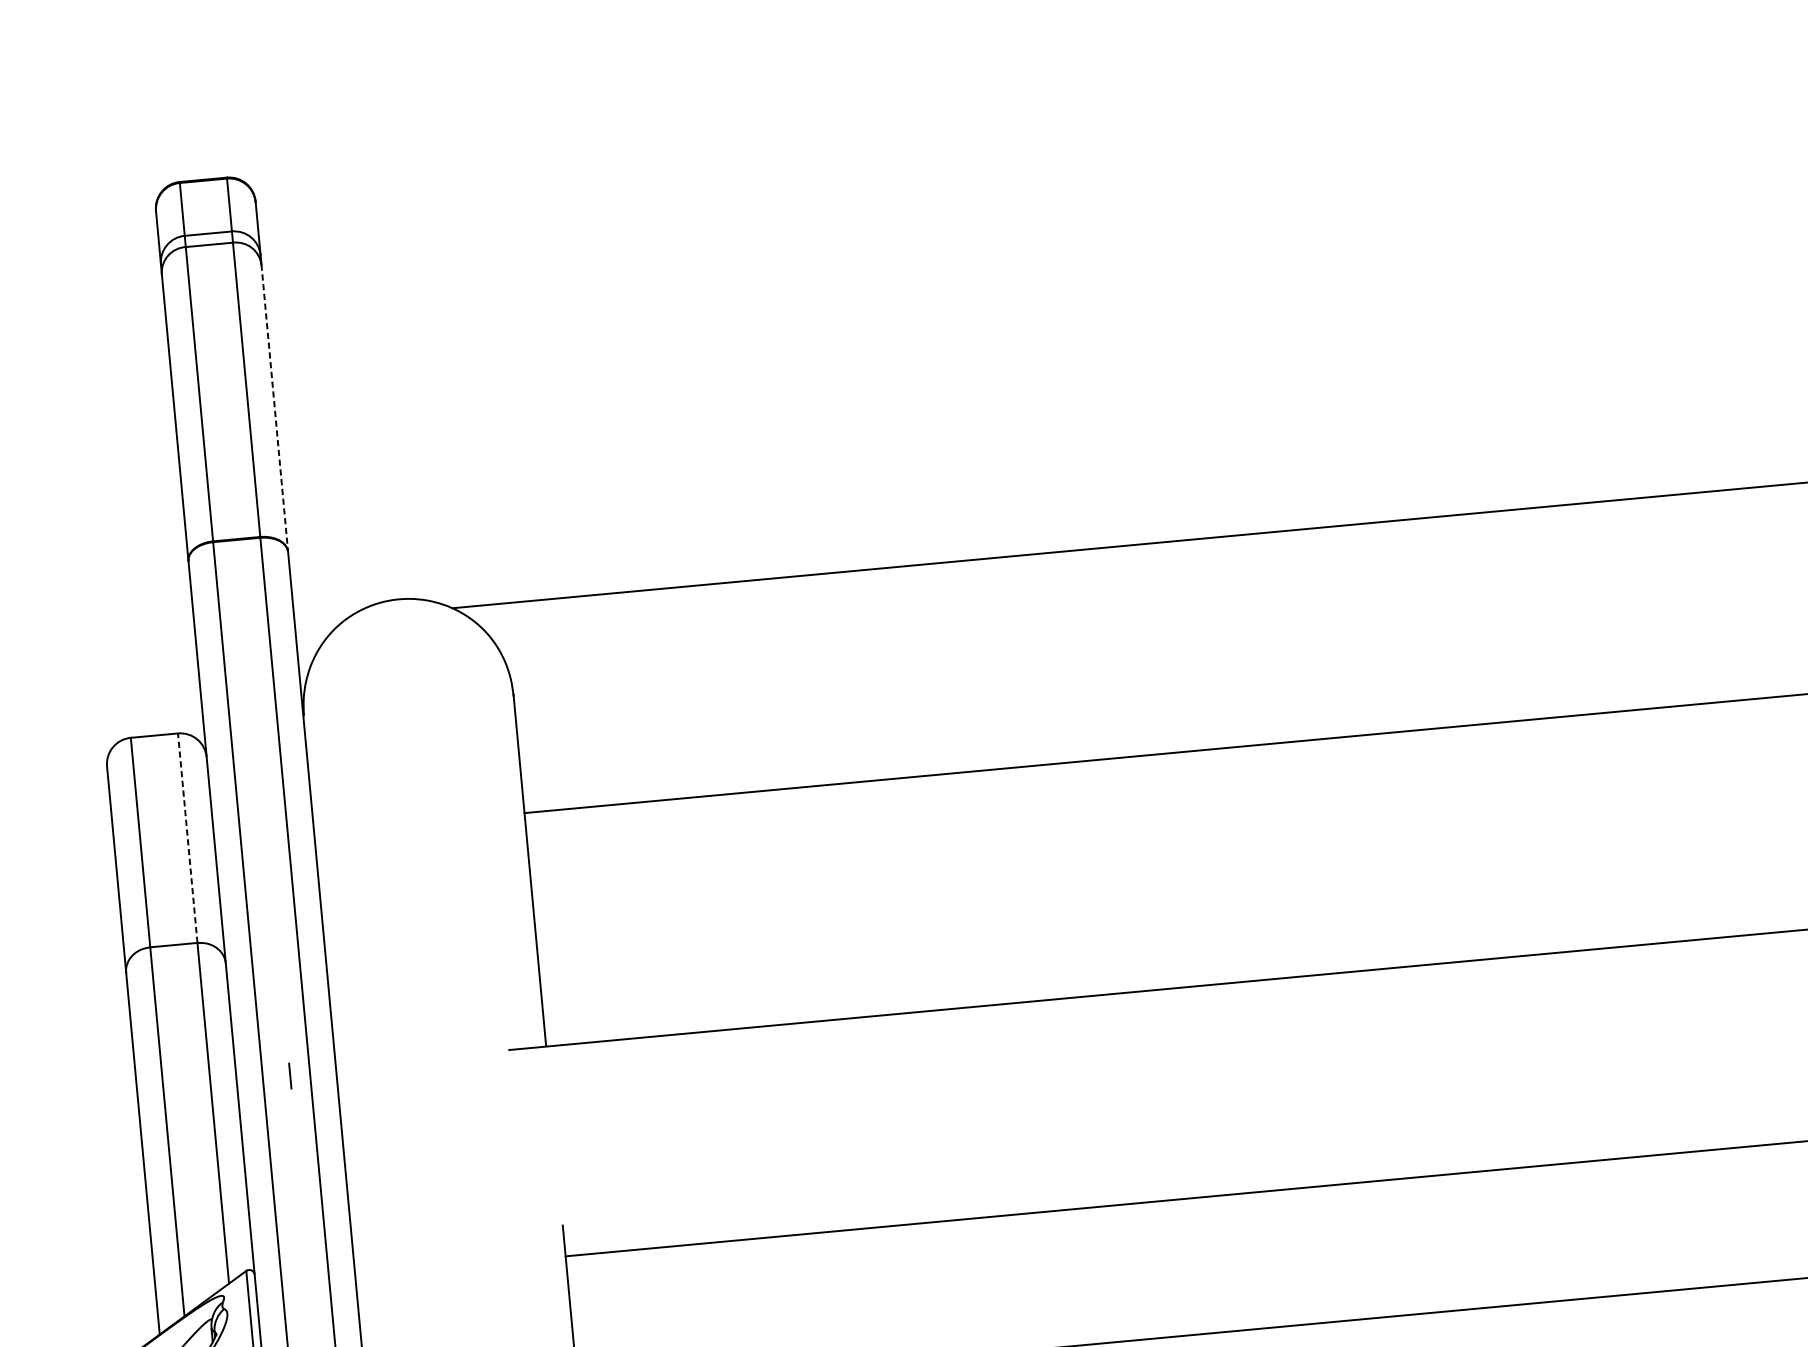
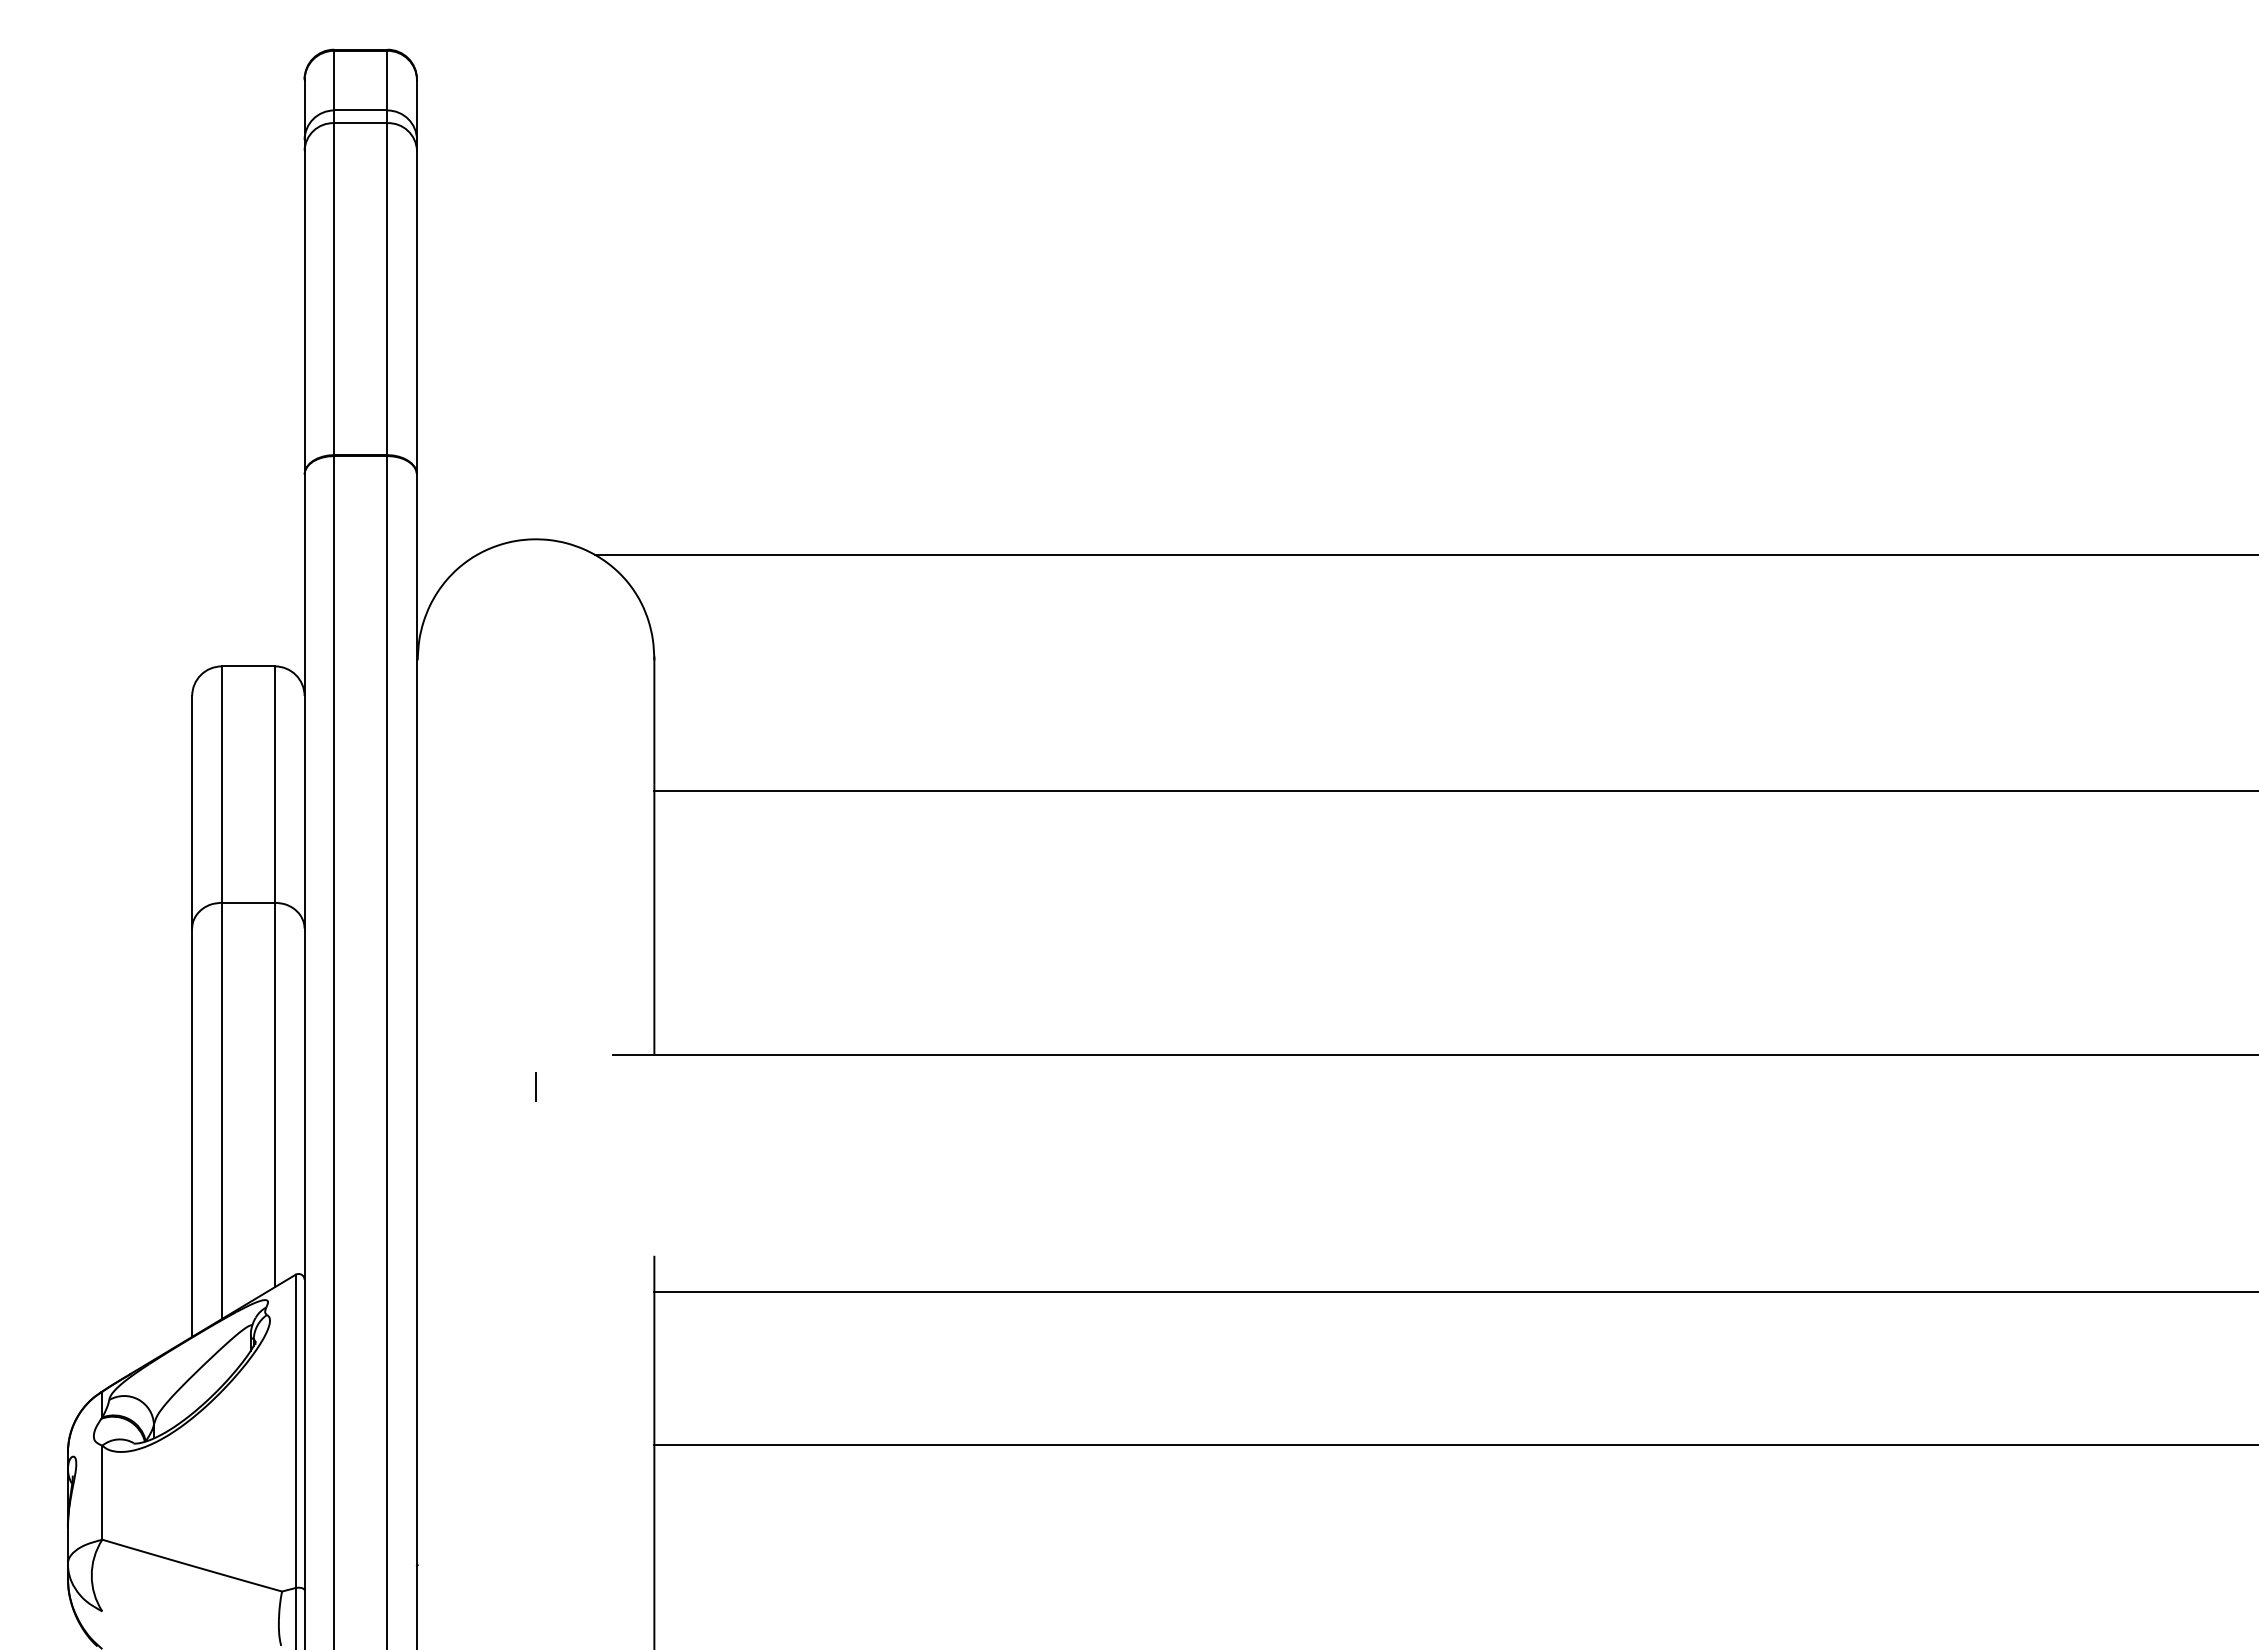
line: (275, 408) -> (417, 312), dashed -> solid
line: (188, 838) -> (275, 784), dashed -> solid
line: (289, 1075) -> (535, 1086), moved

